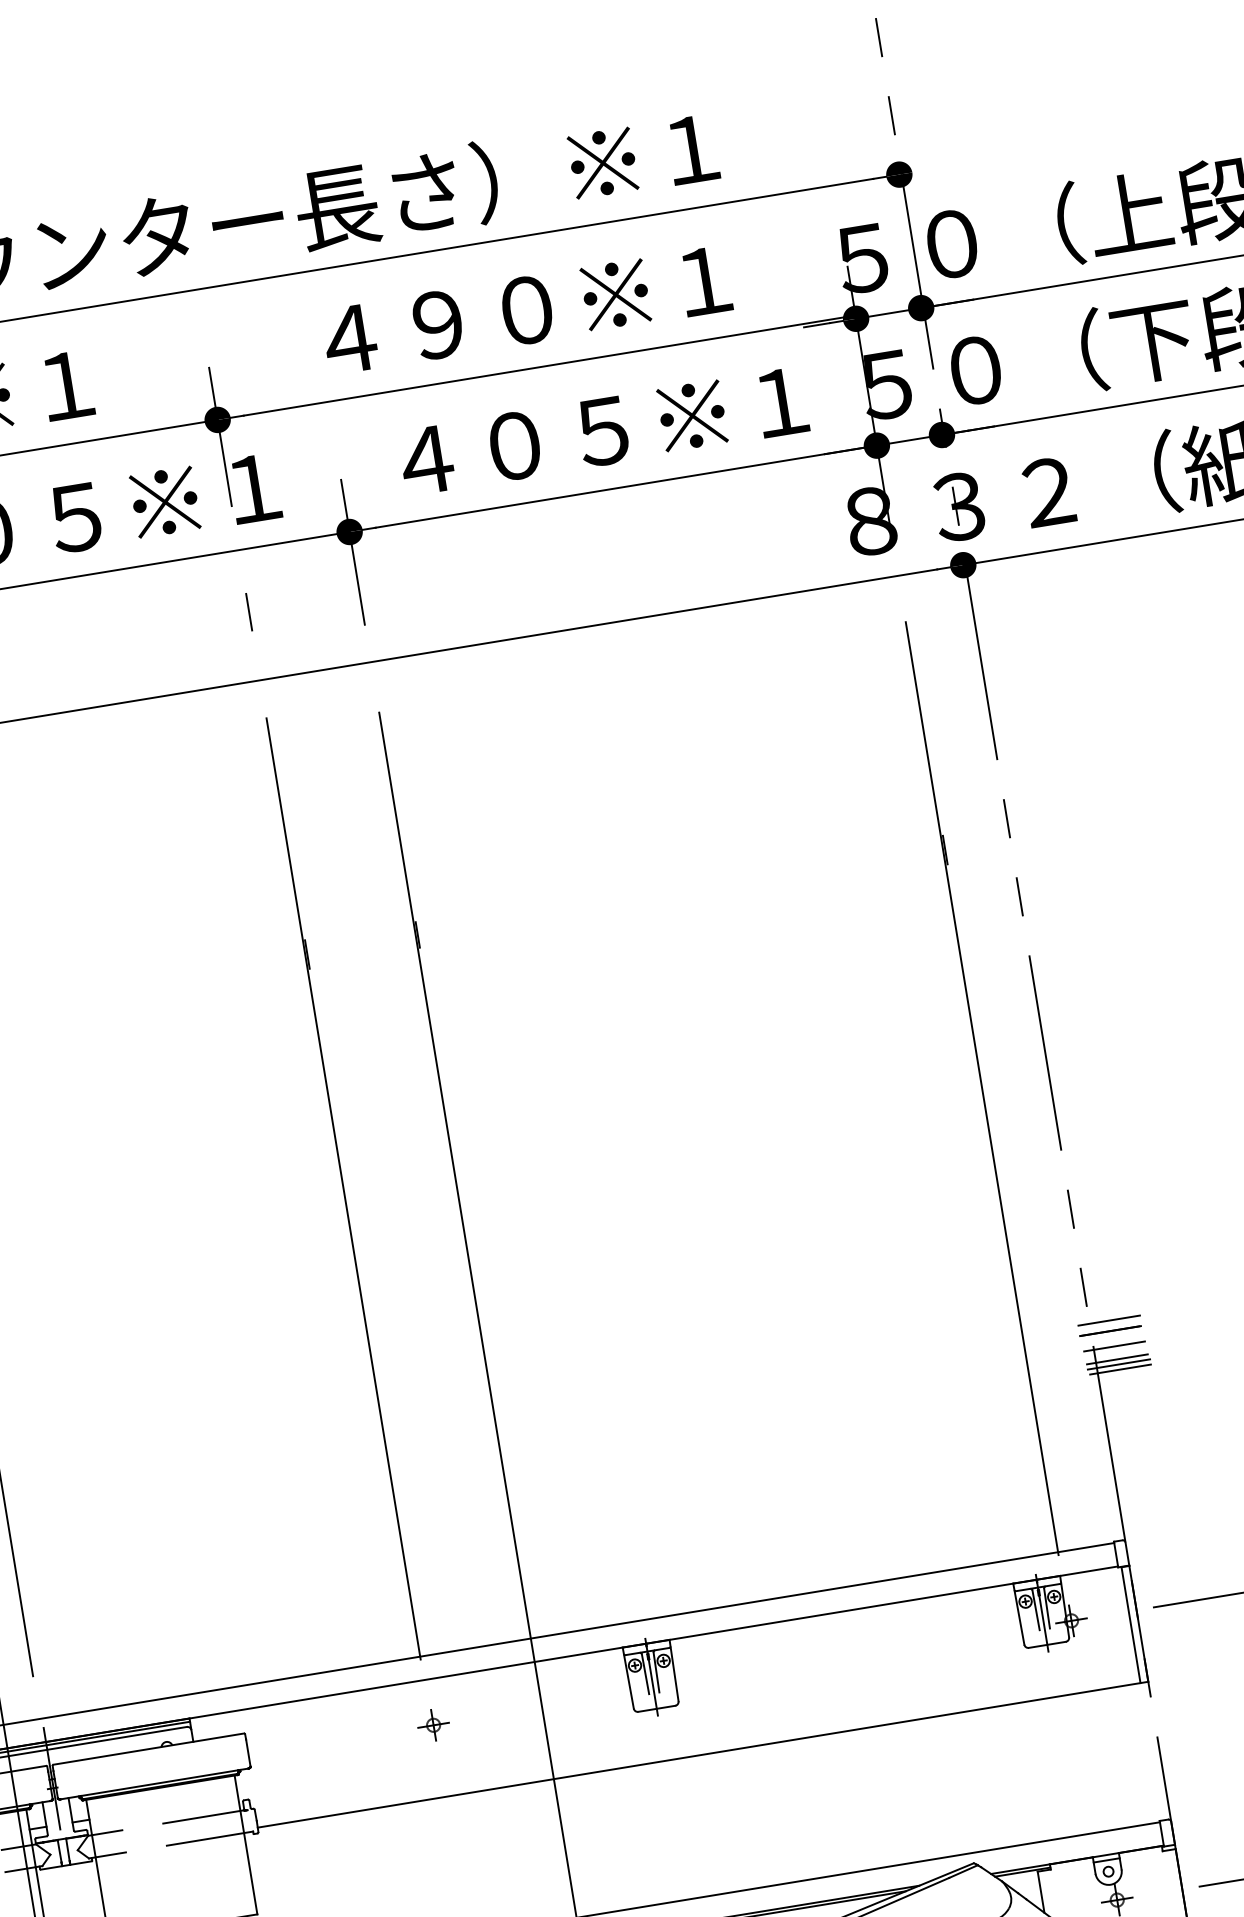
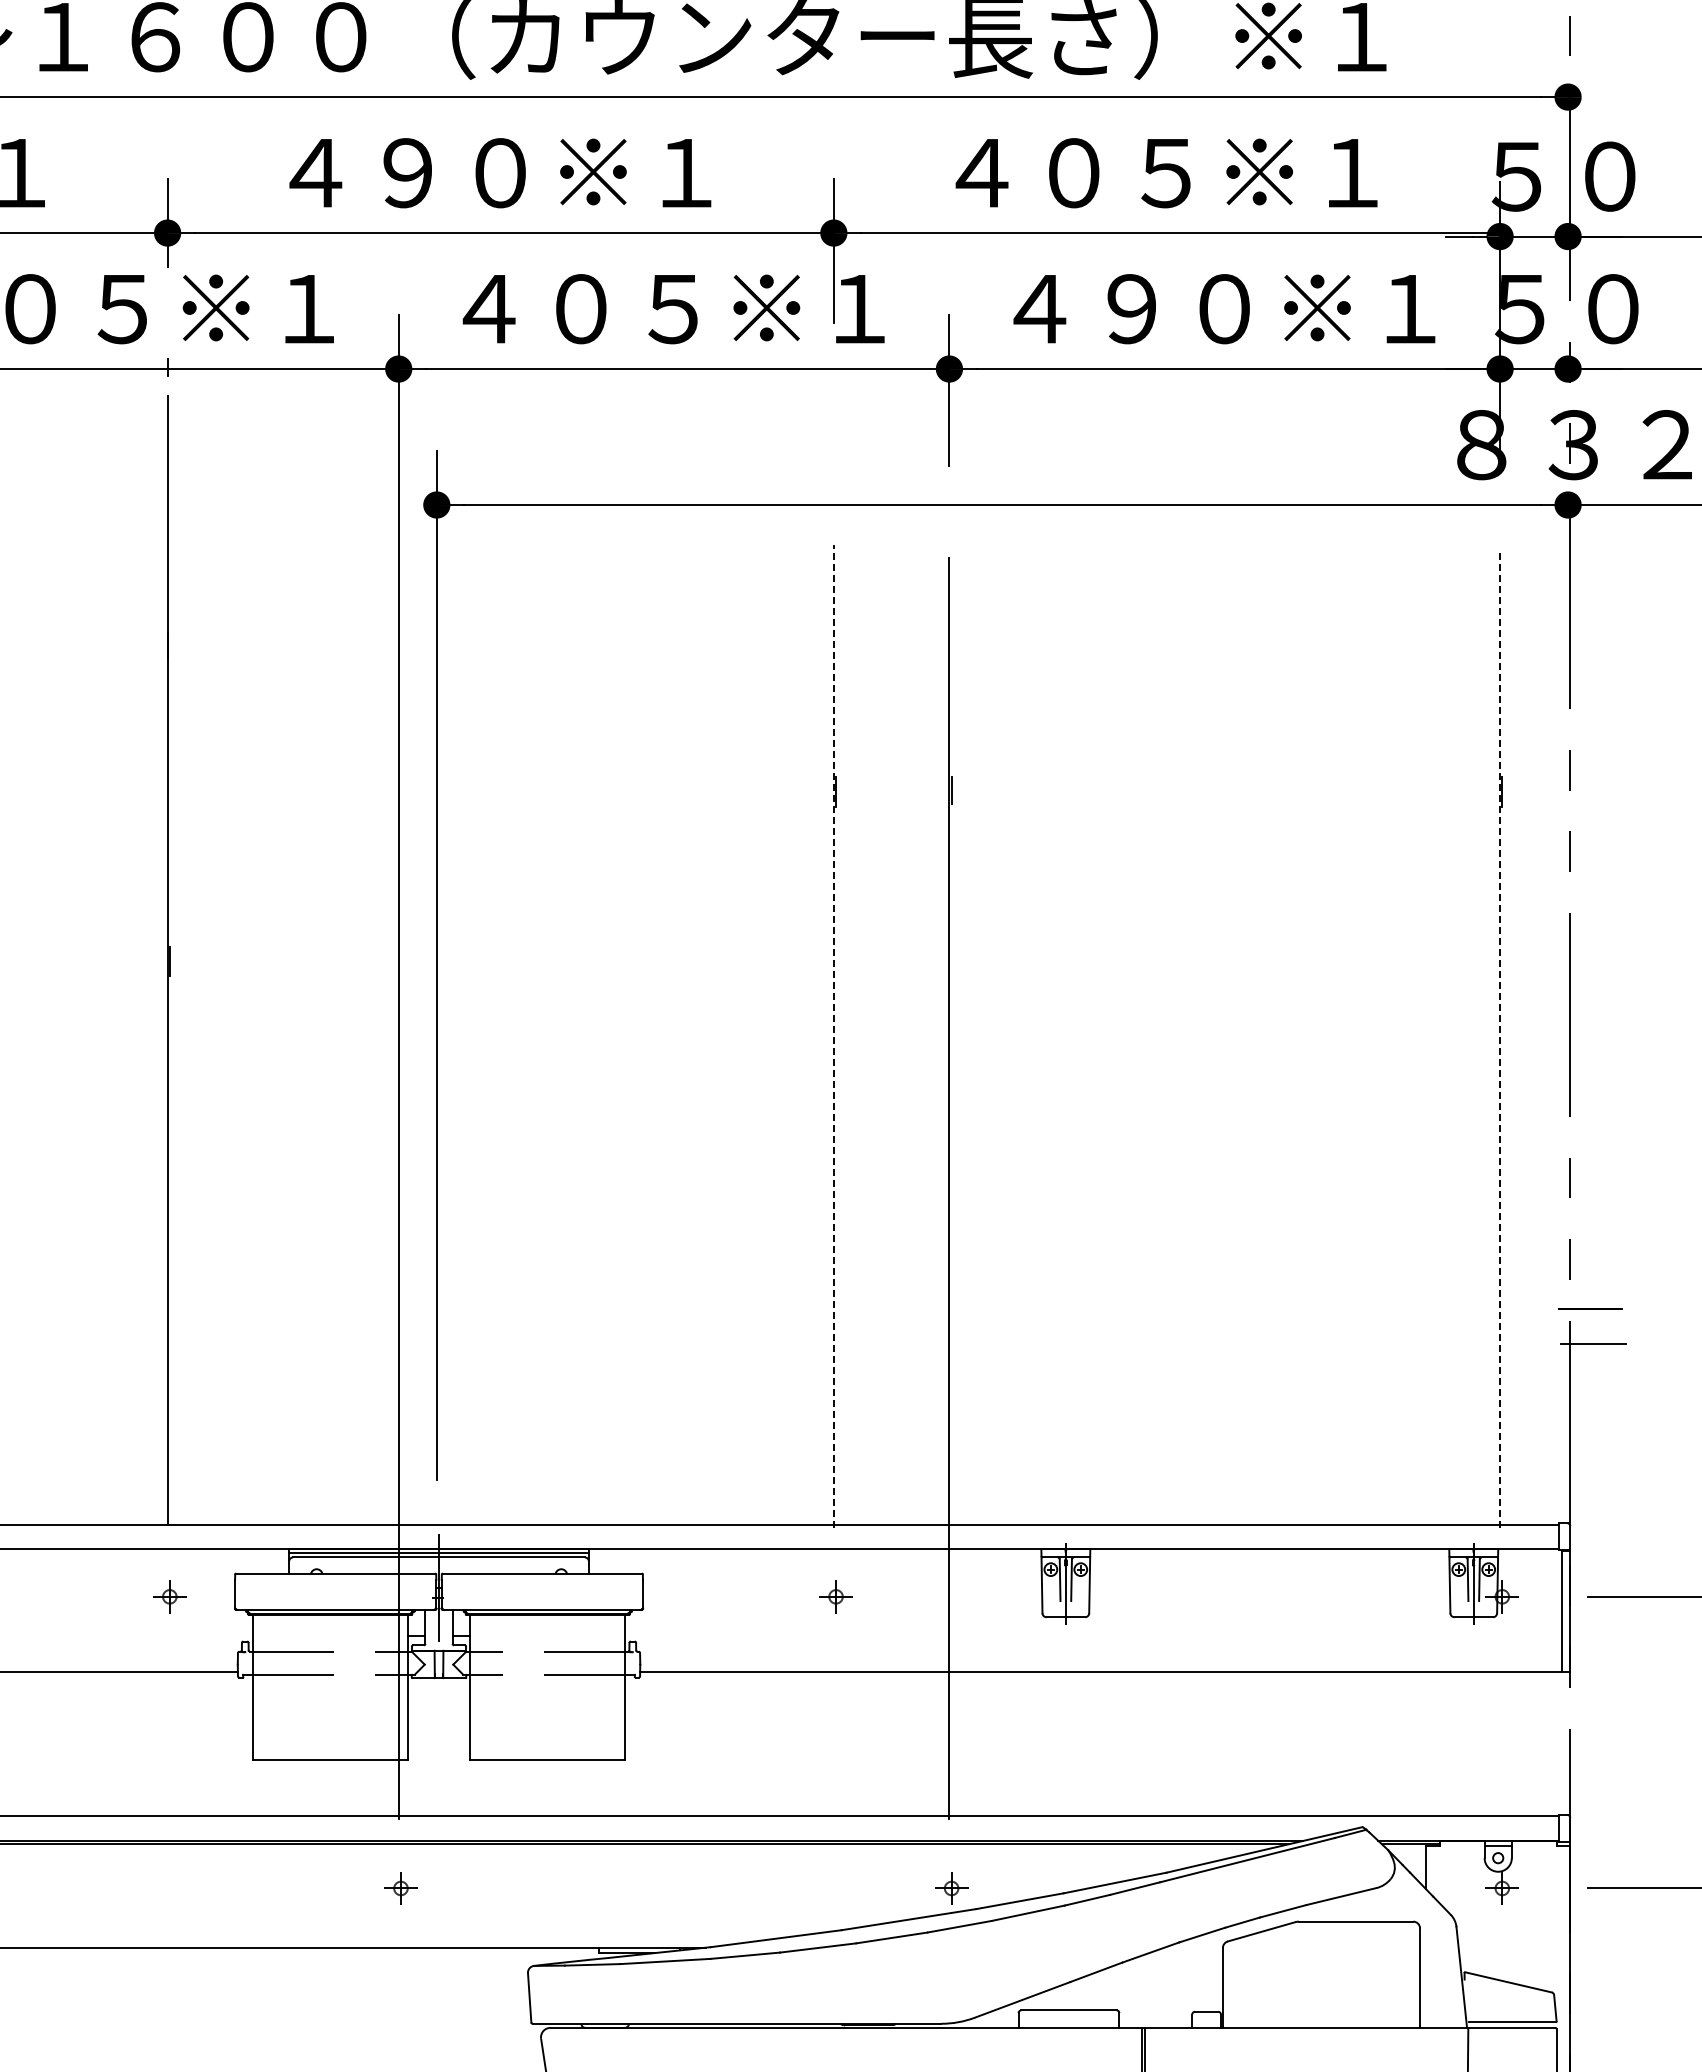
text: (482, 317) -> (1120, 173), ４９０※１ -> ４０５※１
text: (558, 439) -> (1177, 309), ４０５※１ -> ４９０※１
line: (248, 611) -> (833, 433), removed
line: (982, 1088) -> (1500, 1040), solid -> dashed
line: (343, 1189) -> (833, 1036), solid -> dashed
line: (1109, 1320) -> (1590, 1297), removed
line: (1114, 1346) -> (1591, 1324), removed
line: (1117, 1359) -> (1592, 1338), removed
line: (1120, 1369) -> (1593, 1349), removed

